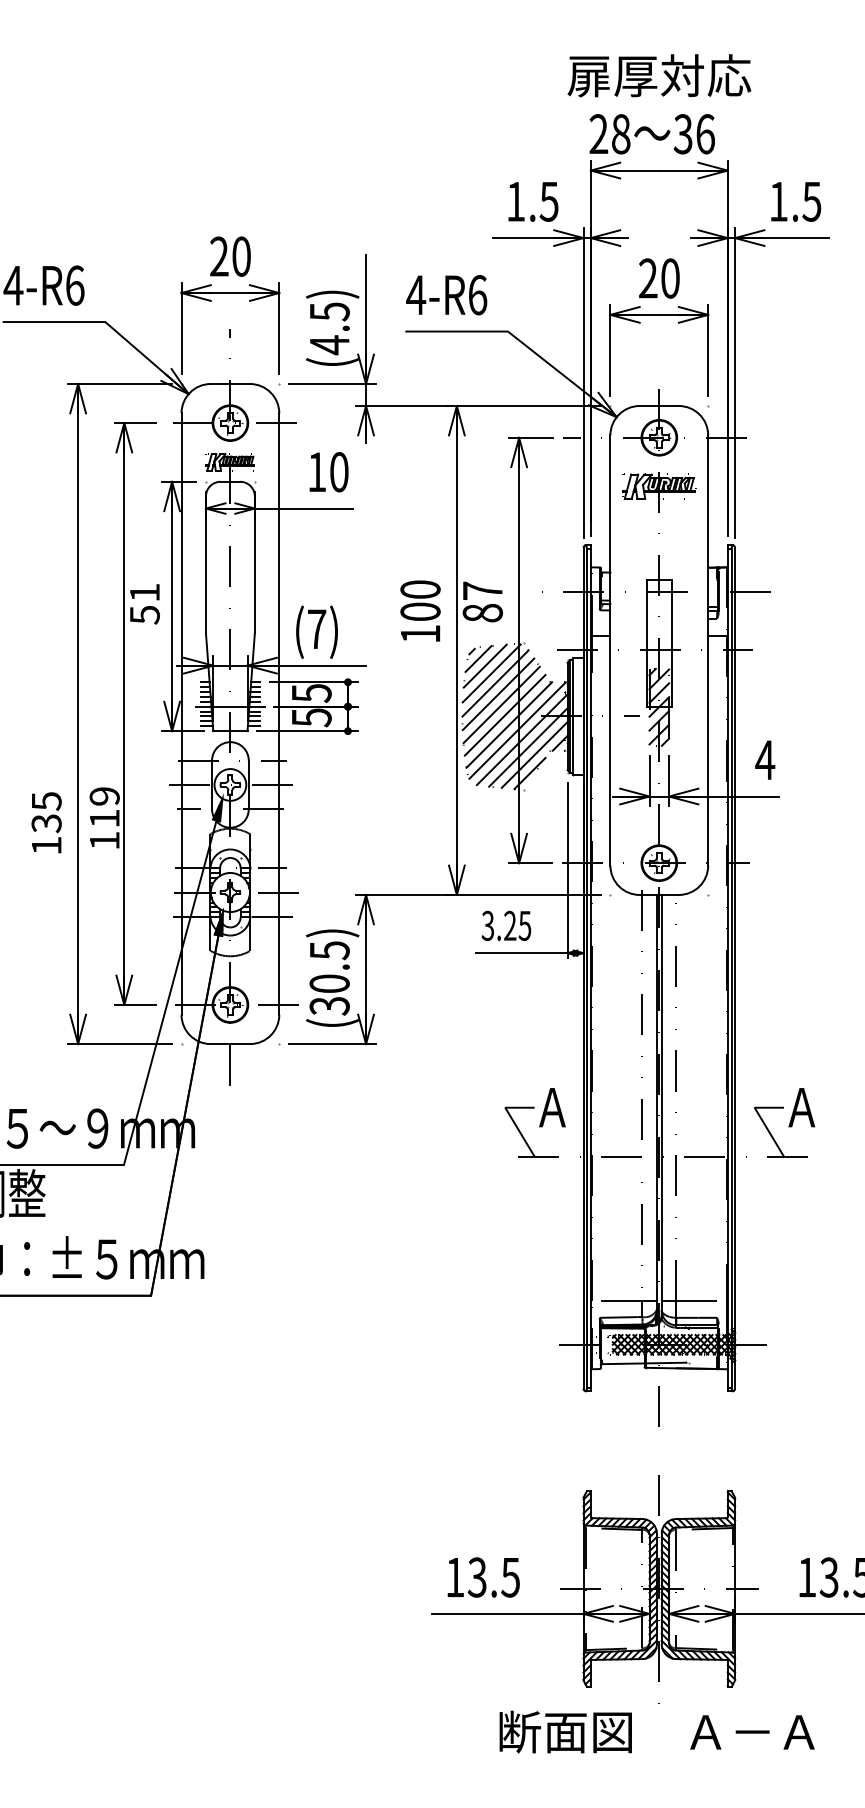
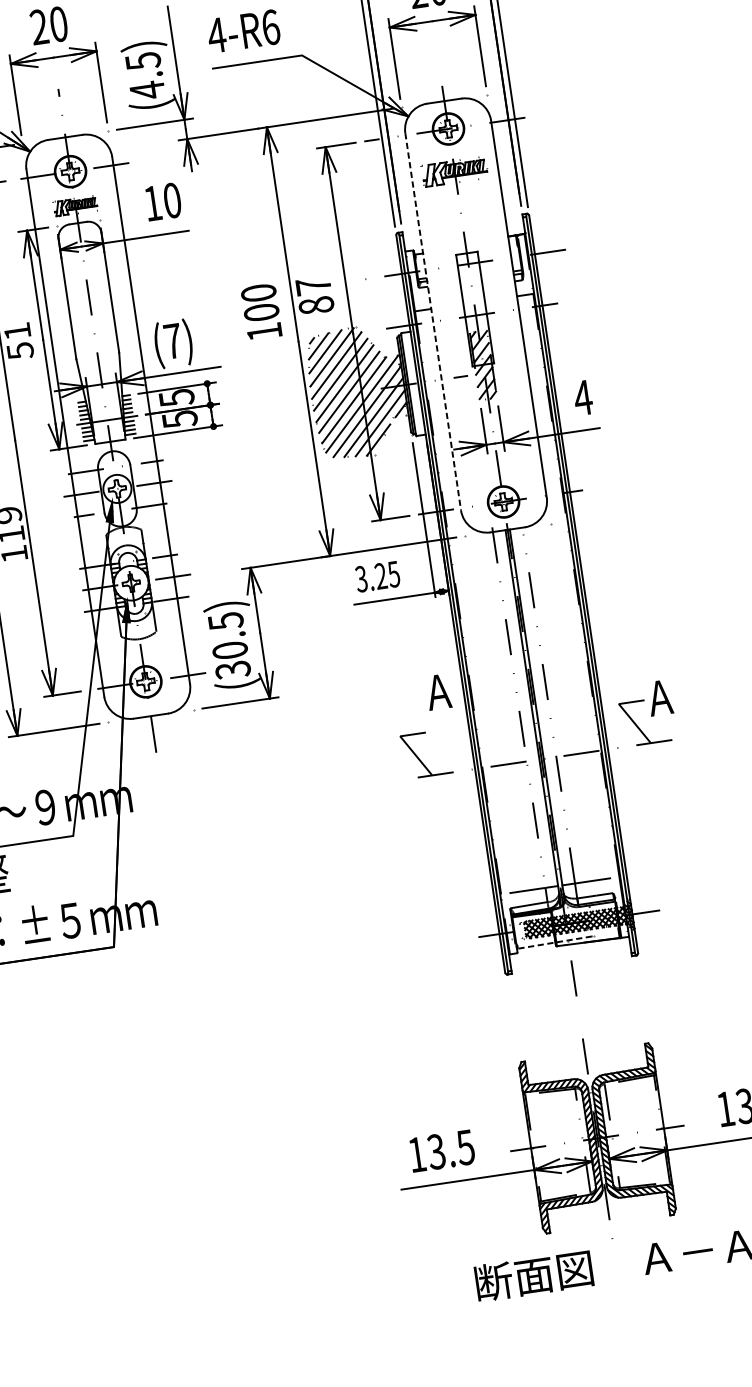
line: (610, 650) -> (433, 321), solid -> dashed
text: (552, 1107) -> (438, 691), moved
line: (643, 1363) -> (554, 942), solid -> dashed

